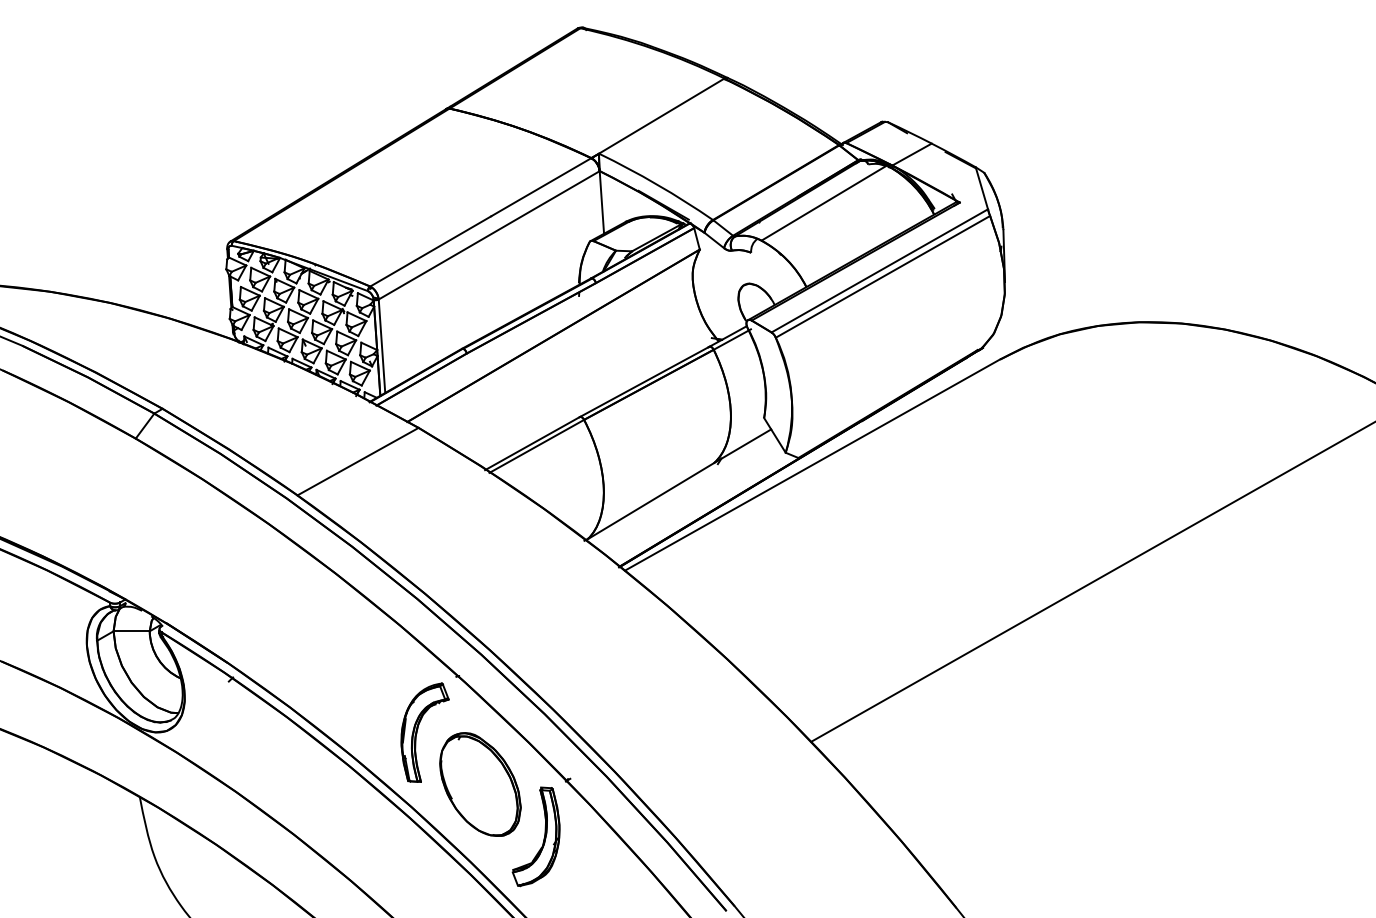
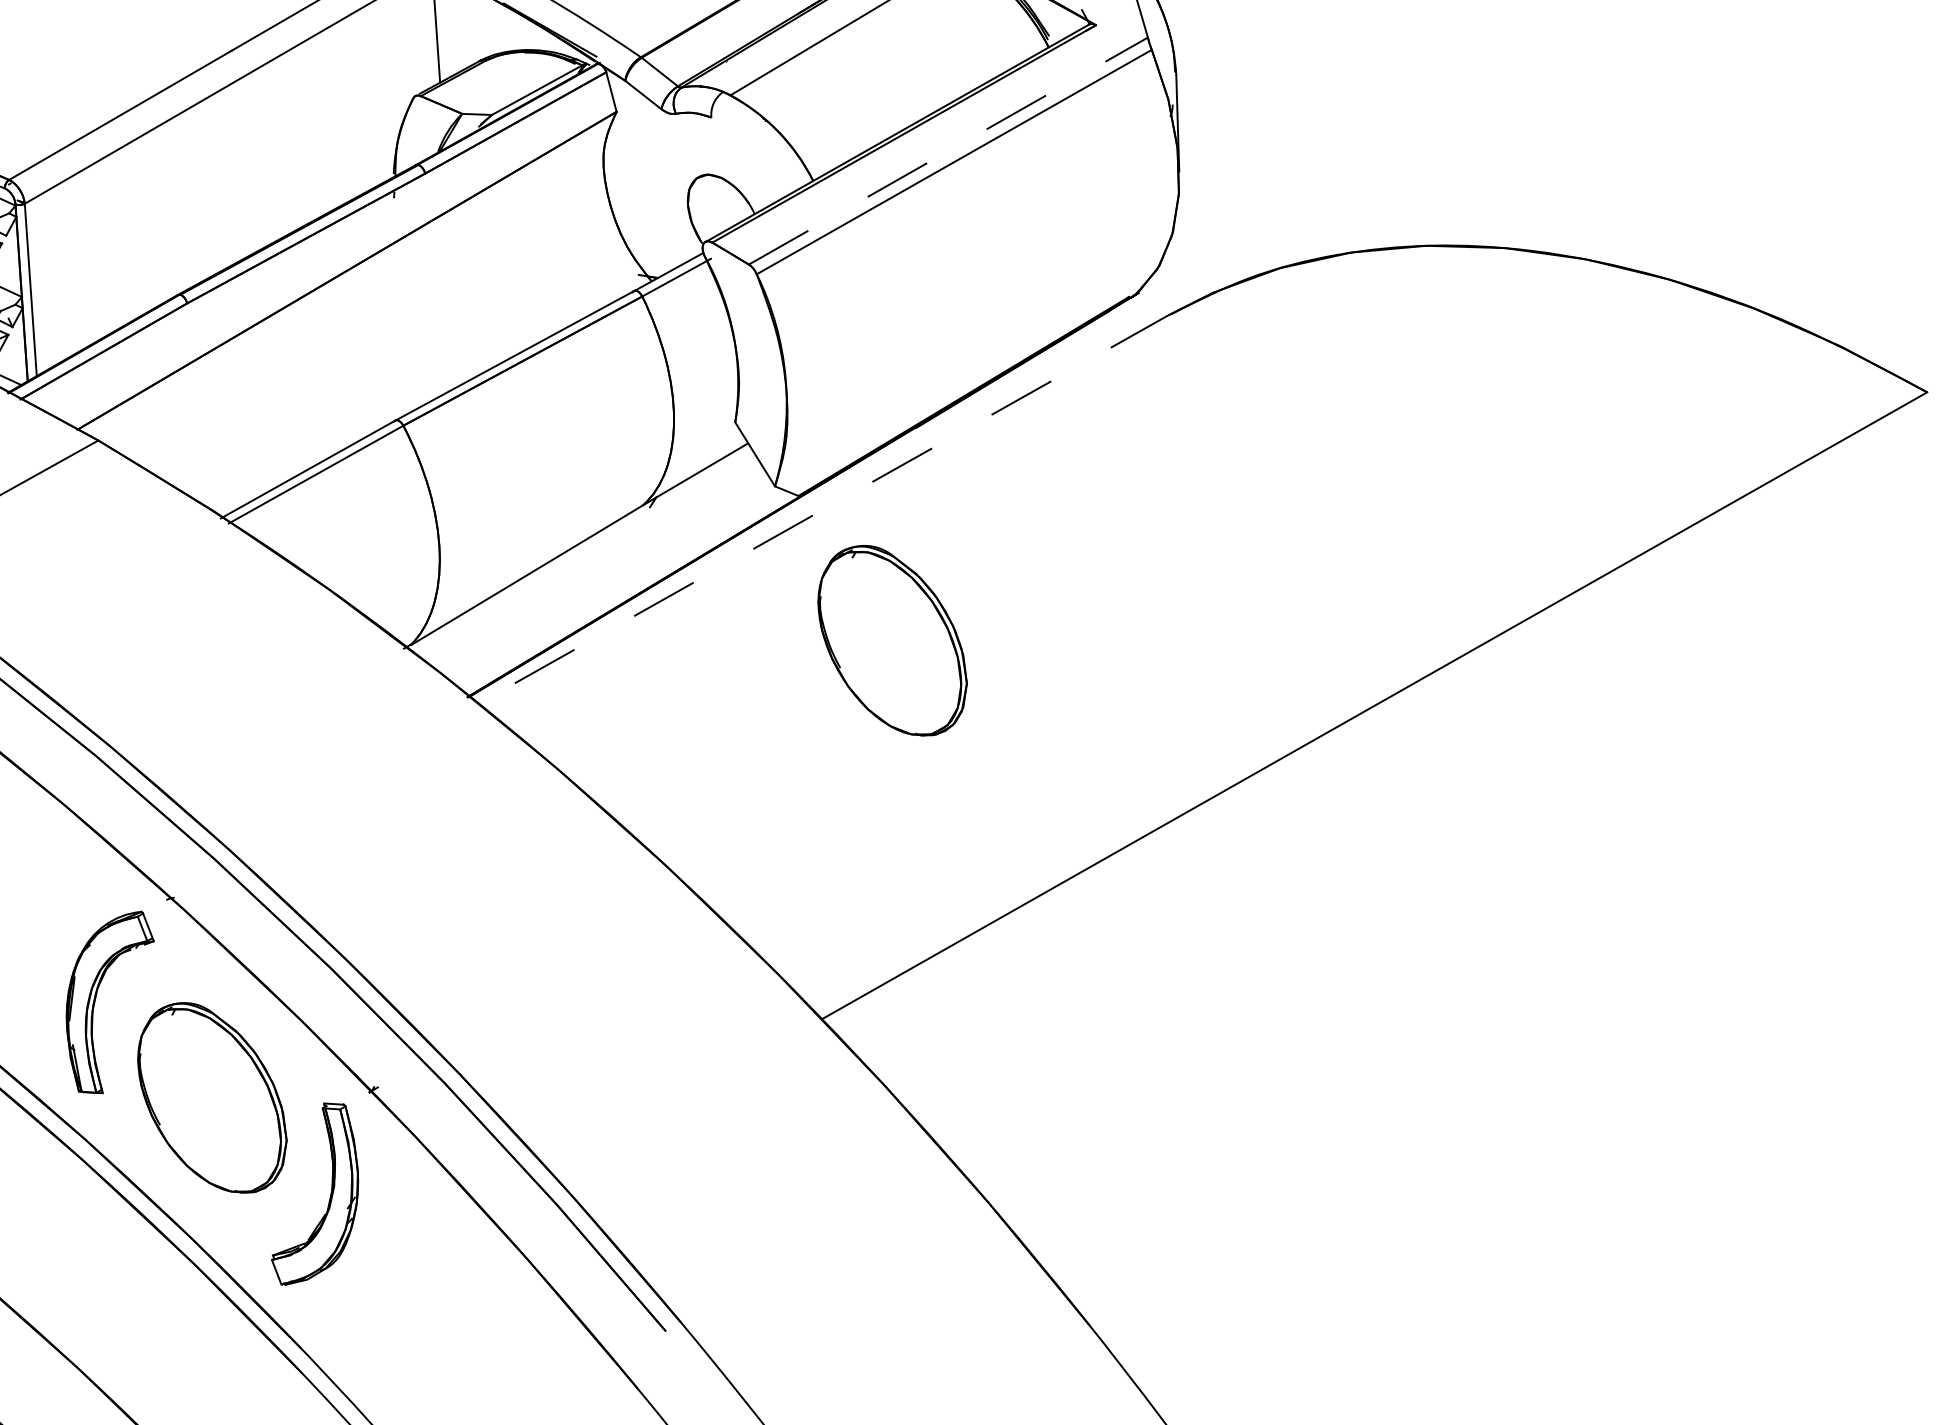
line: (879, 270) -> (947, 150), solid -> dashed
line: (812, 465) -> (824, 509), solid -> dashed
part: (849, 536) -> (892, 640), added

